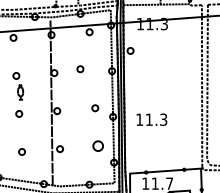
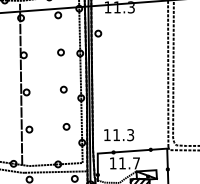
part: (80, 69) -> (61, 52), moved
text: (151, 119) -> (118, 134), moved
part: (97, 146) -> (65, 127), size x0.62

